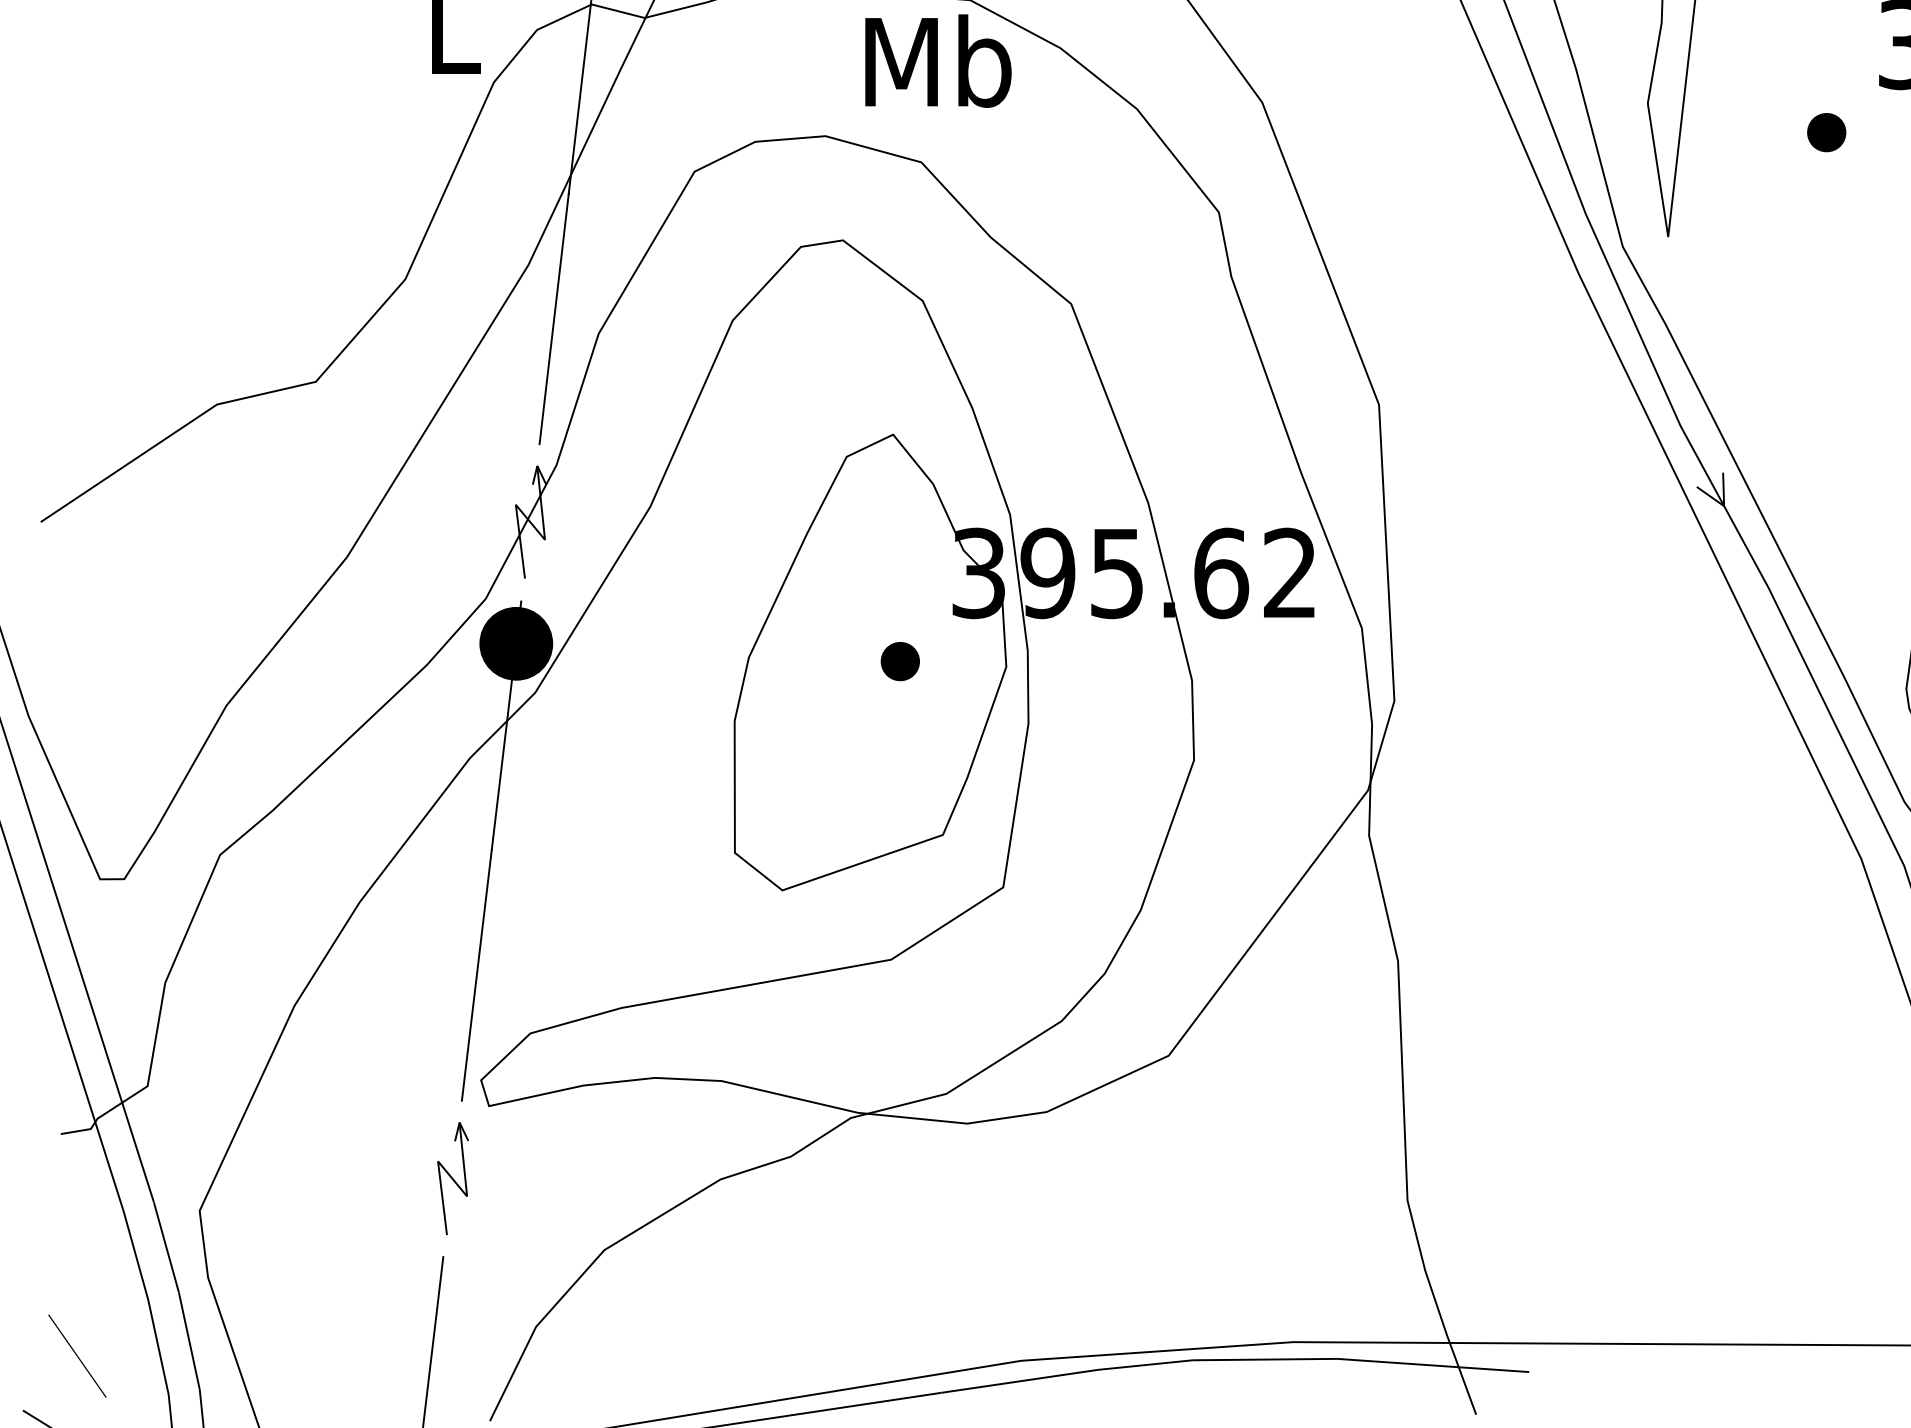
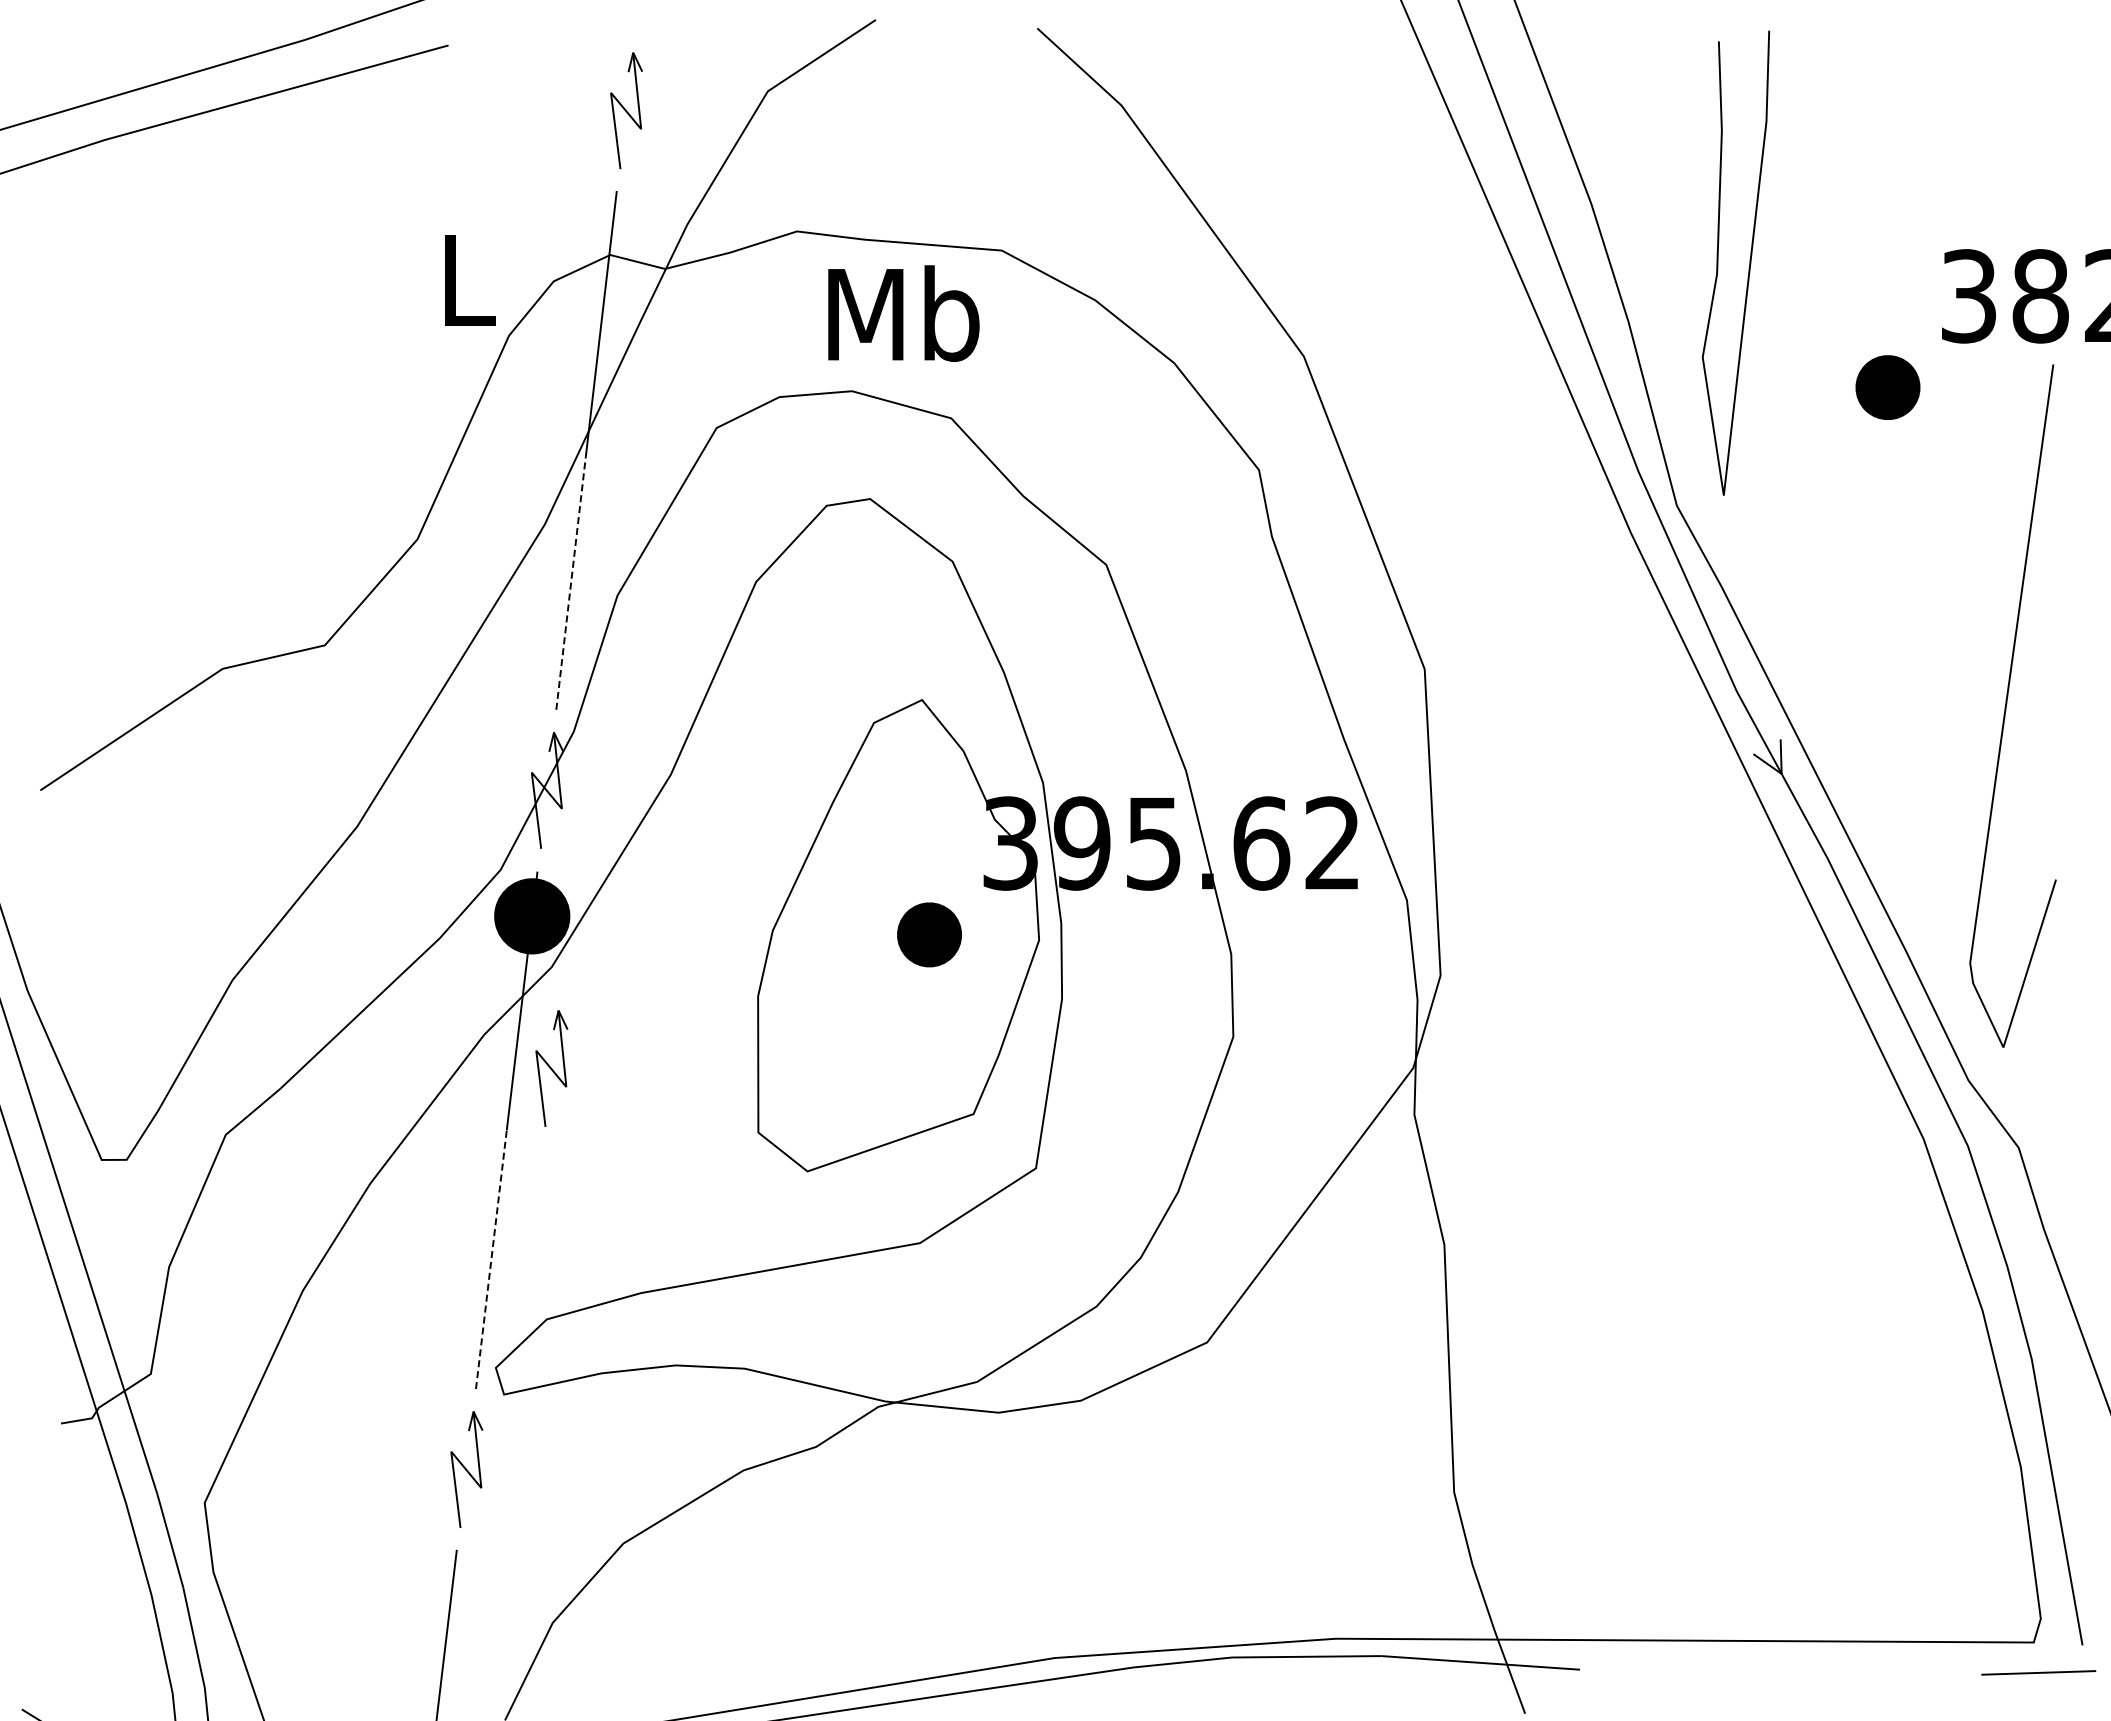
text: (938, 61) -> (903, 313), moved
part: (1826, 132) -> (1887, 387), size x1.6
line: (554, 318) -> (571, 579), solid -> dashed
part: (900, 661) -> (929, 934), size x1.6
part: (534, 790) -> (551, 1068), added
line: (476, 975) -> (491, 1259), solid -> dashed
line: (77, 1356) -> (78, 1653), removed

